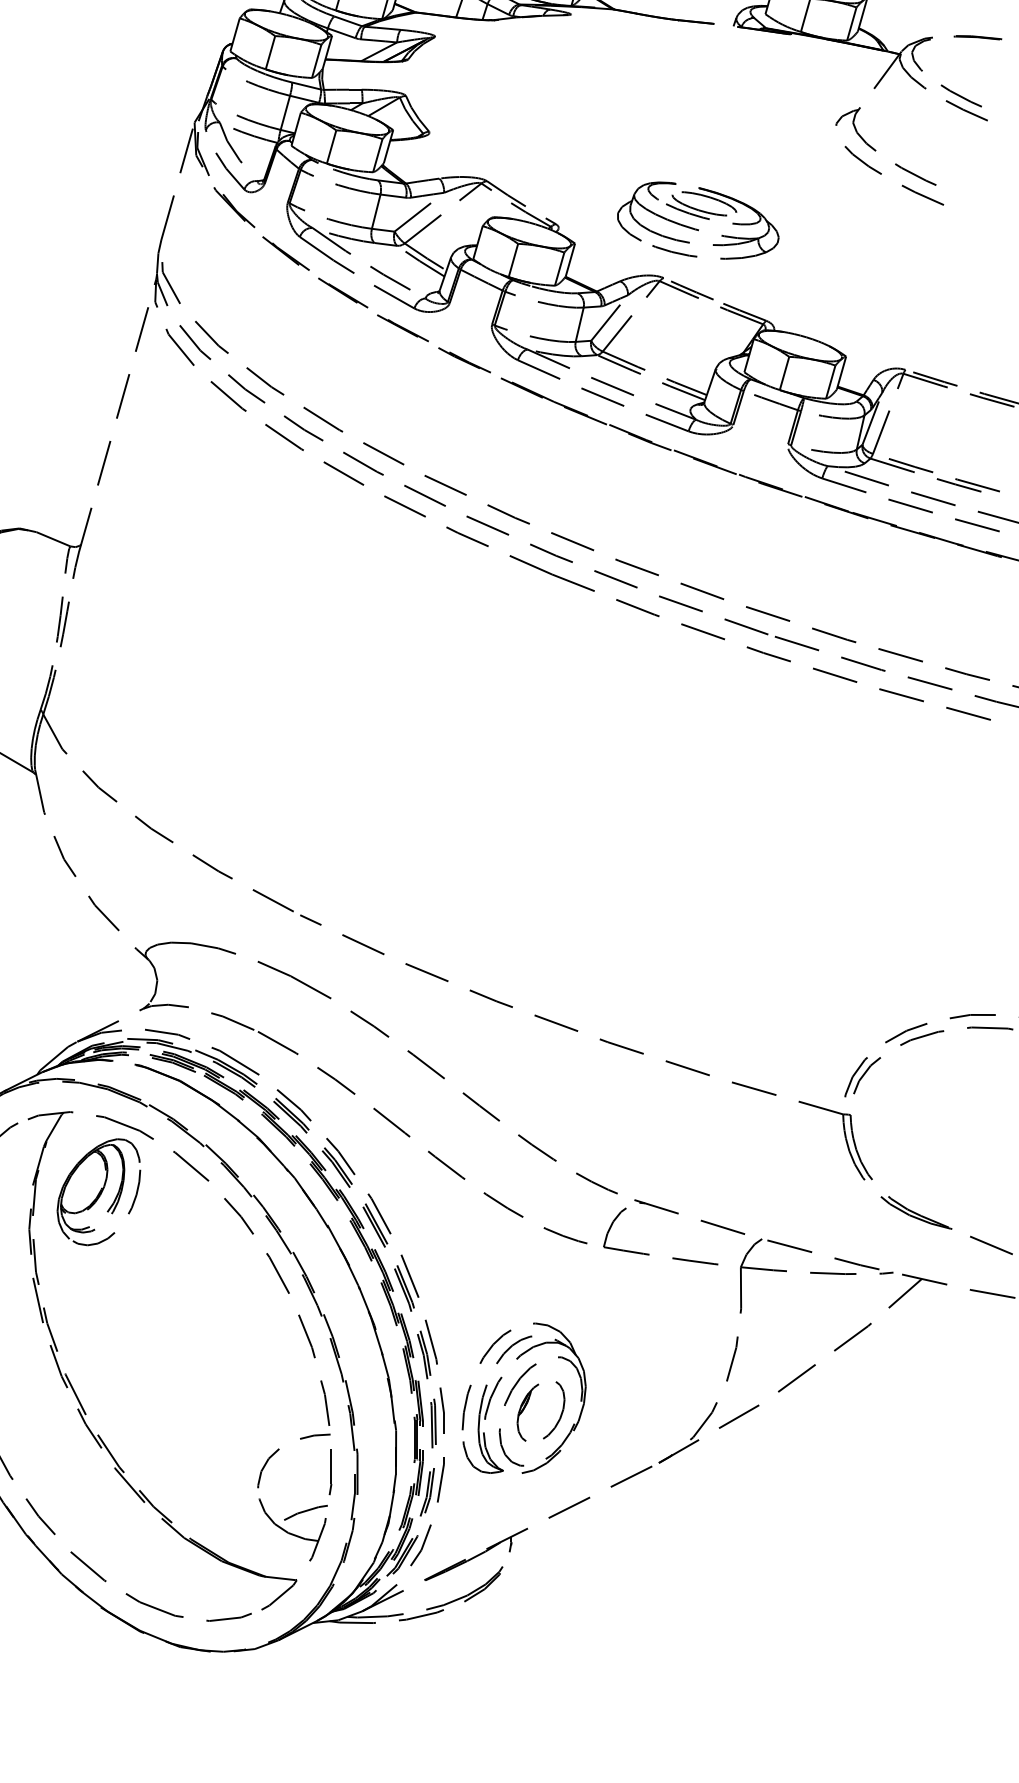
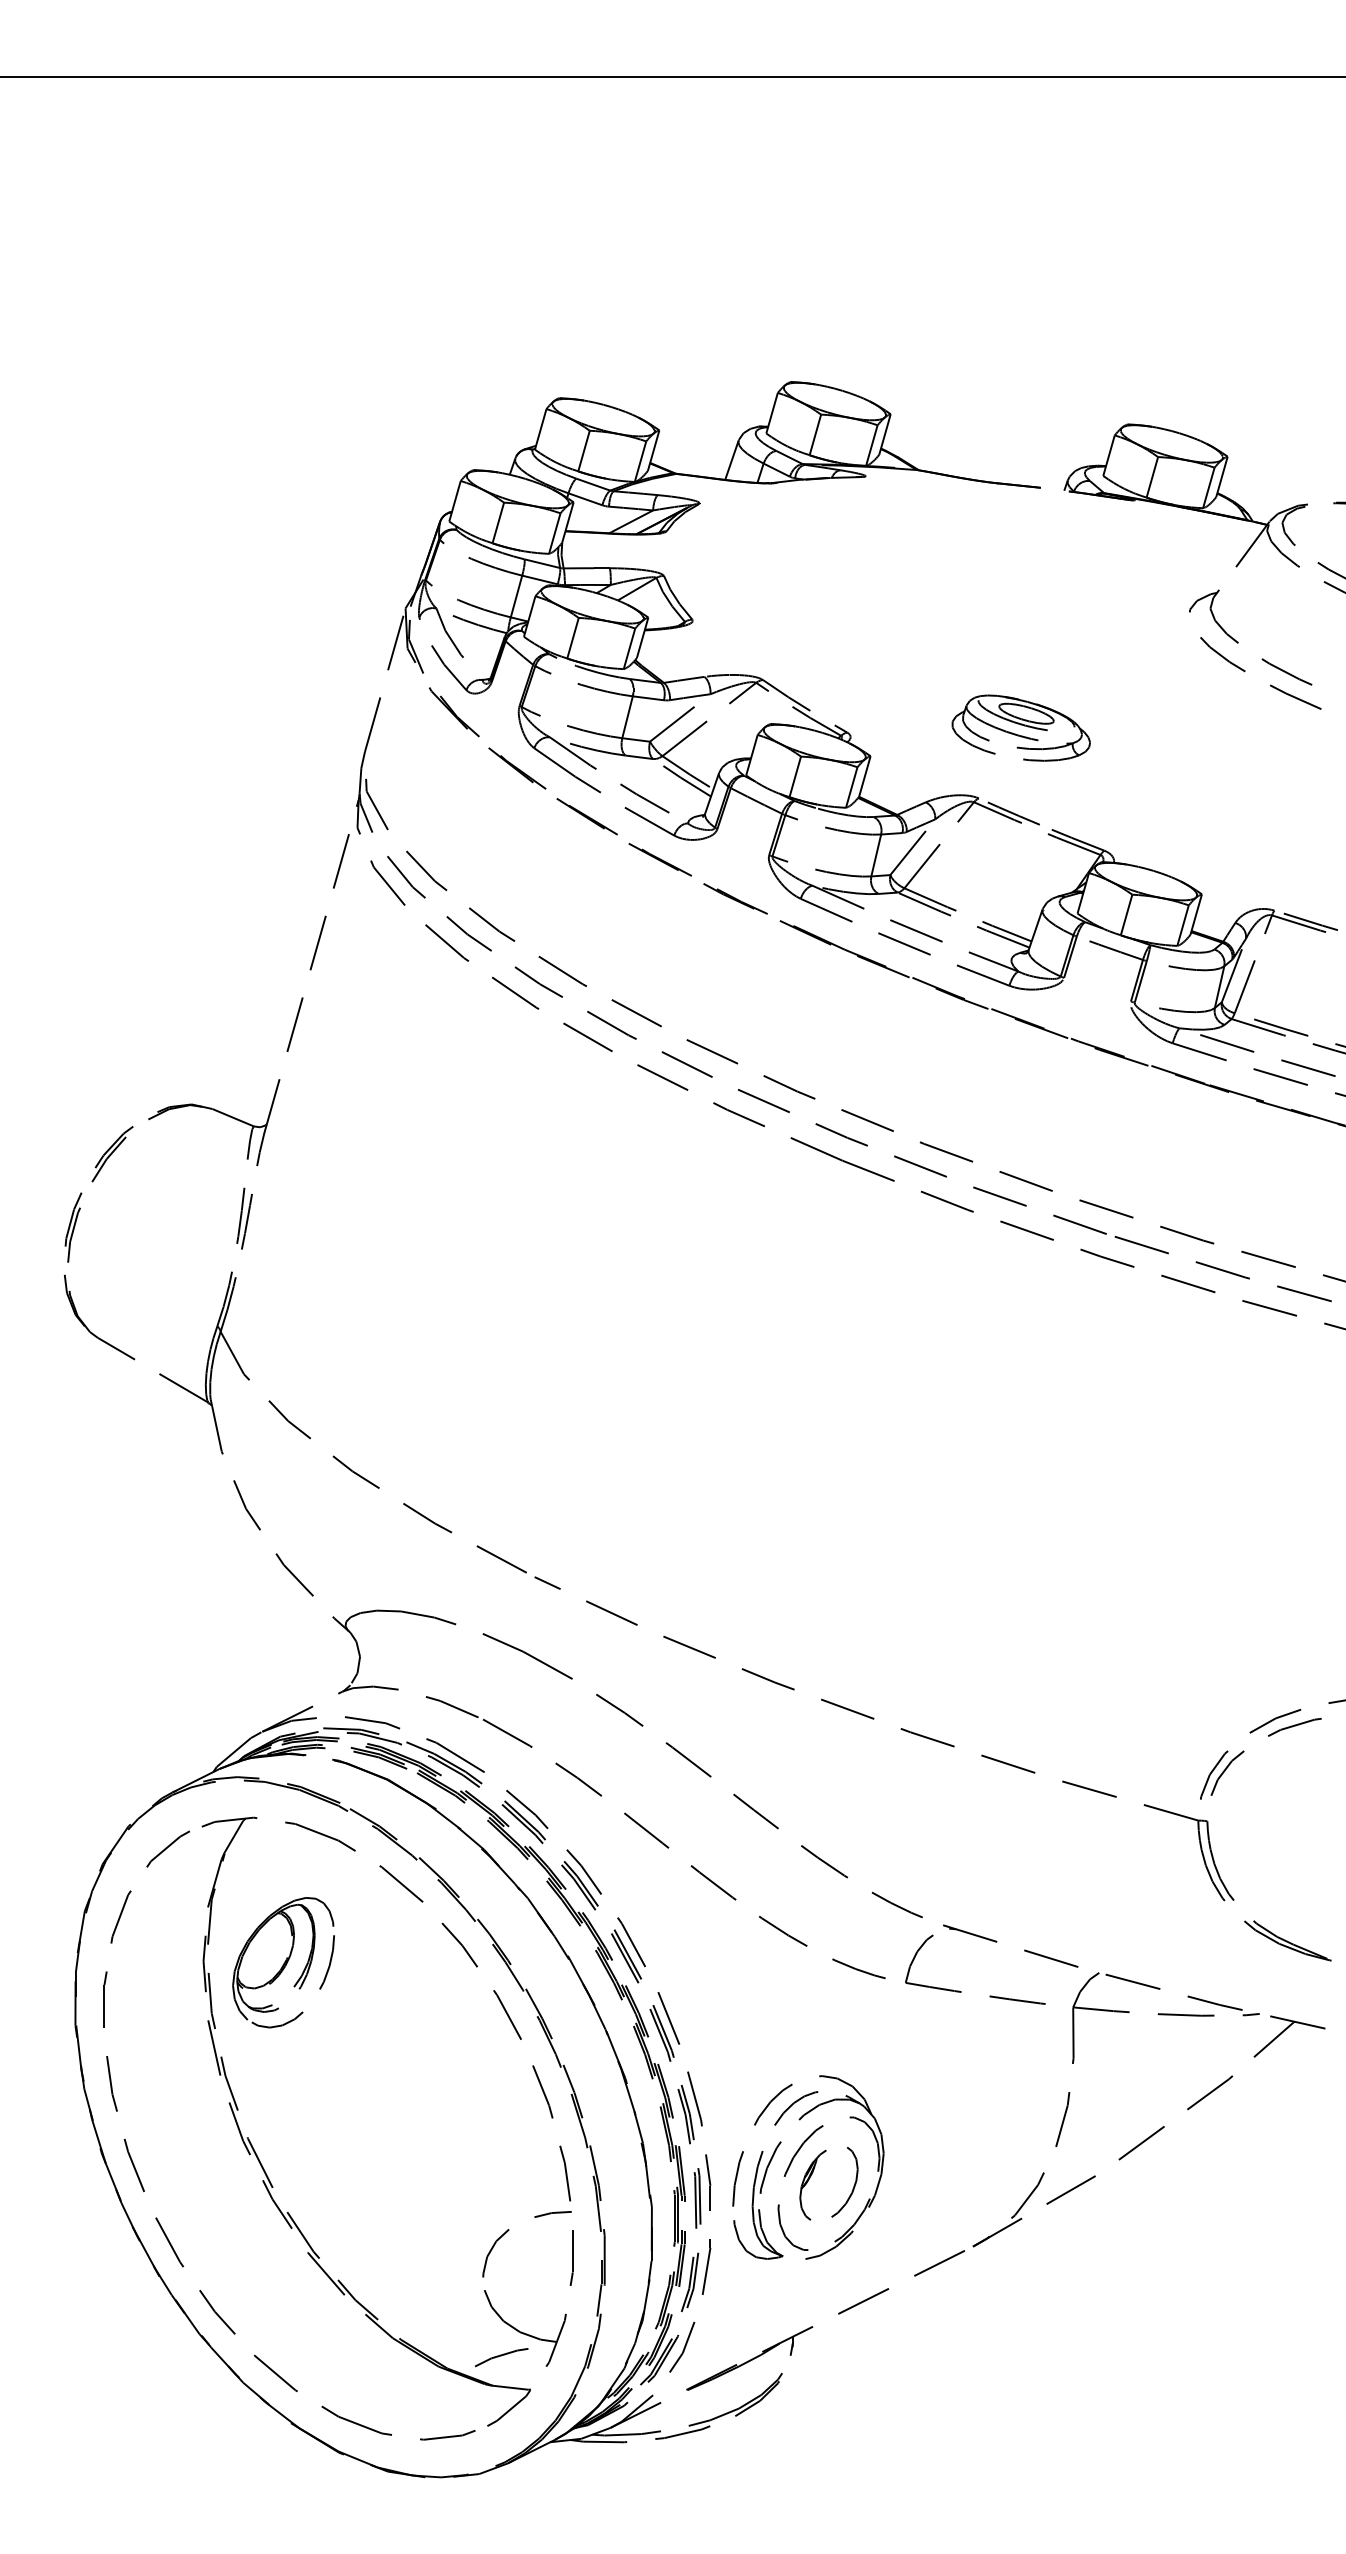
part: (698, 220) -> (1021, 727), size x0.7
part: (98, 1192) -> (283, 1962), moved
line: (305, 1511) -> (501, 2356), moved

